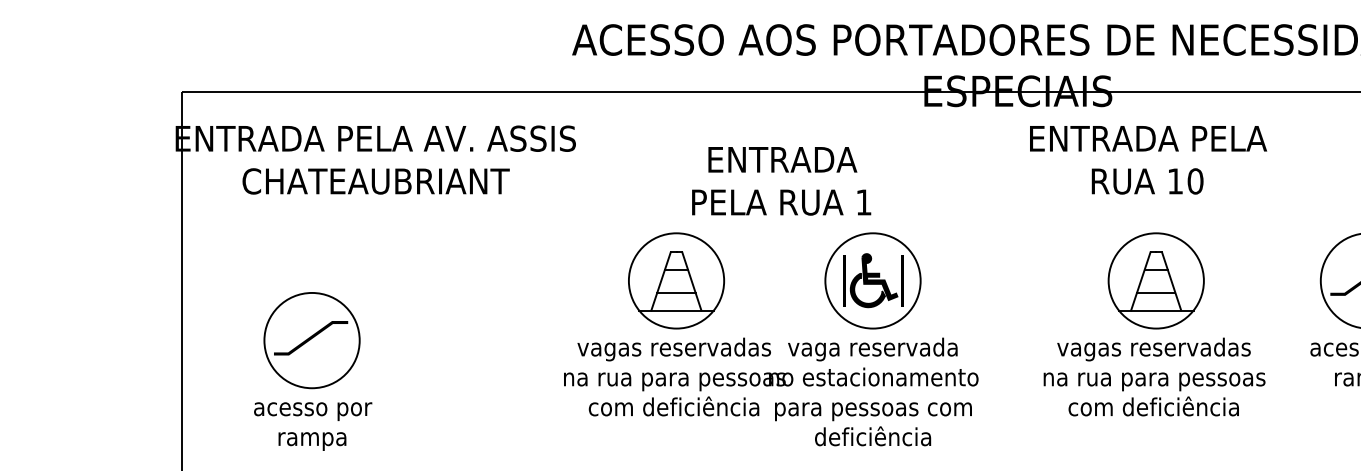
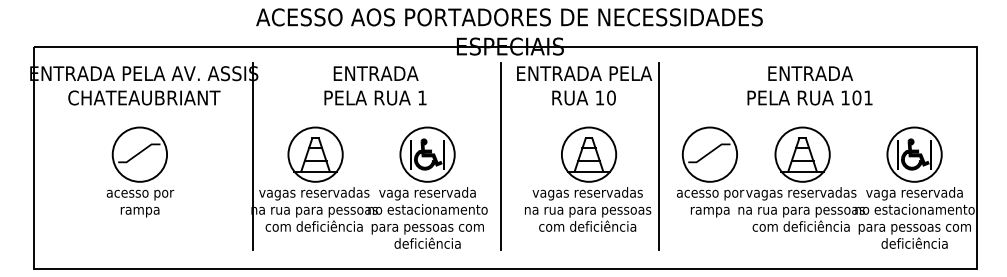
text: (781, 180) -> (375, 85), moved
line: (565, 284) -> (252, 156), added
line: (1000, 284) -> (500, 156), added
line: (1279, 284) -> (659, 156), added
part: (313, 370) -> (140, 171), moved

